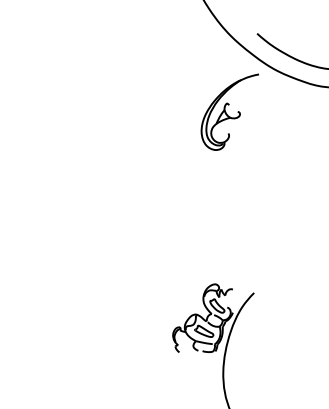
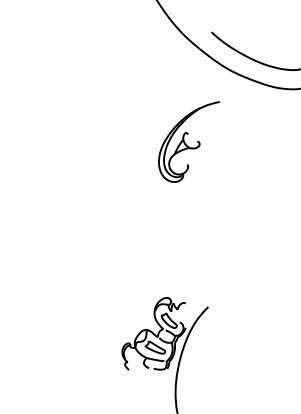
part: (229, 111) -> (188, 141), moved

